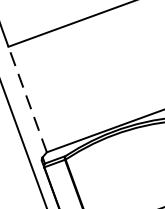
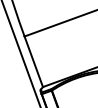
line: (27, 98) -> (33, 61), dashed -> solid

